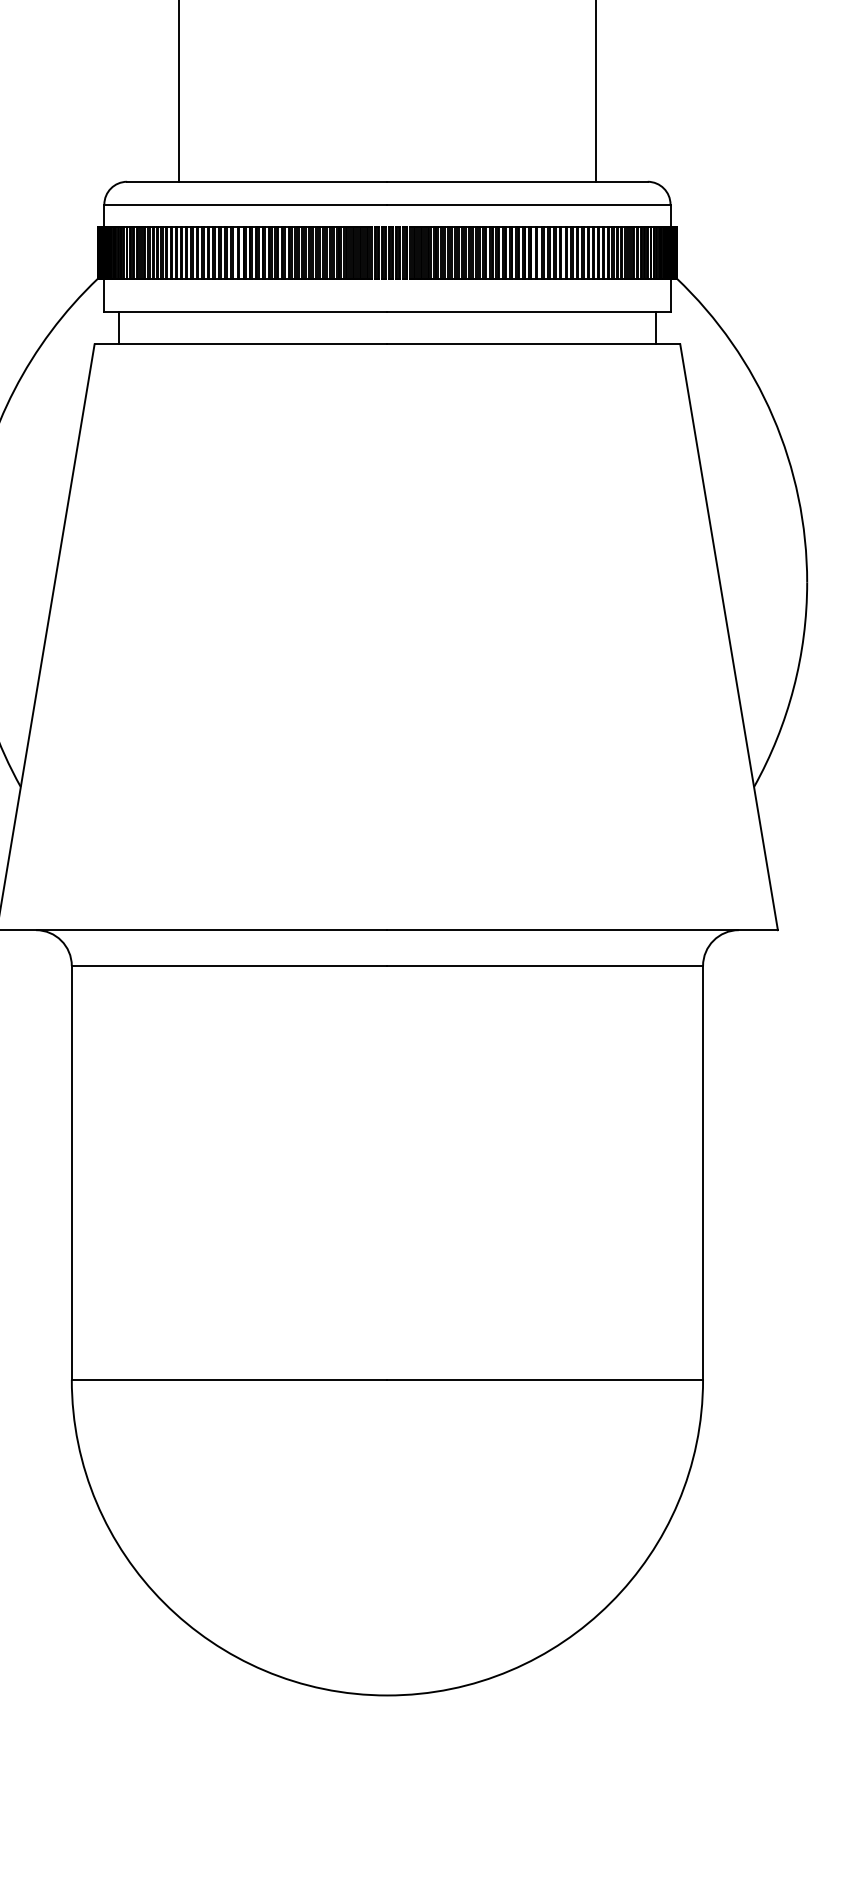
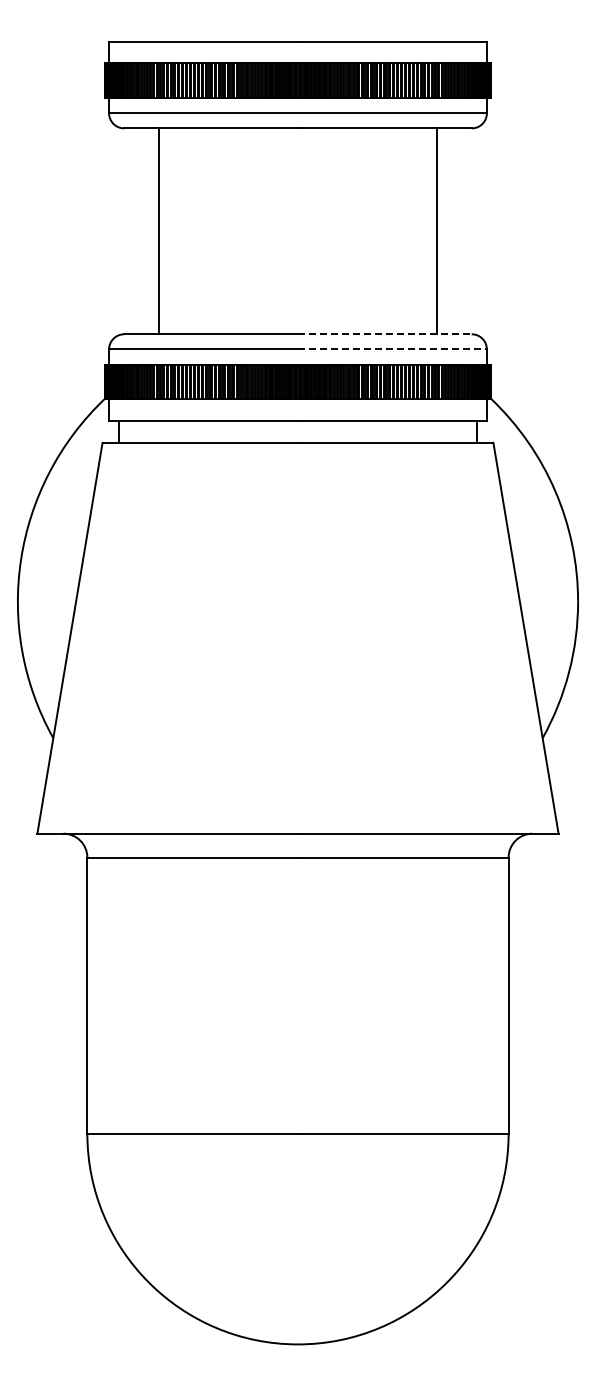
line: (517, 182) -> (384, 334), solid -> dashed
line: (529, 204) -> (392, 349), solid -> dashed

